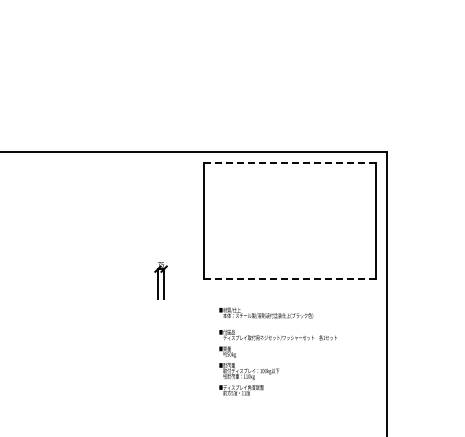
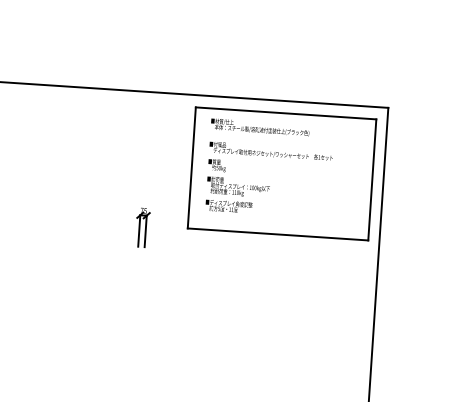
line: (290, 163) -> (286, 113), dashed -> solid
line: (290, 278) -> (278, 234), dashed -> solid
text: (277, 351) -> (269, 168), moved

